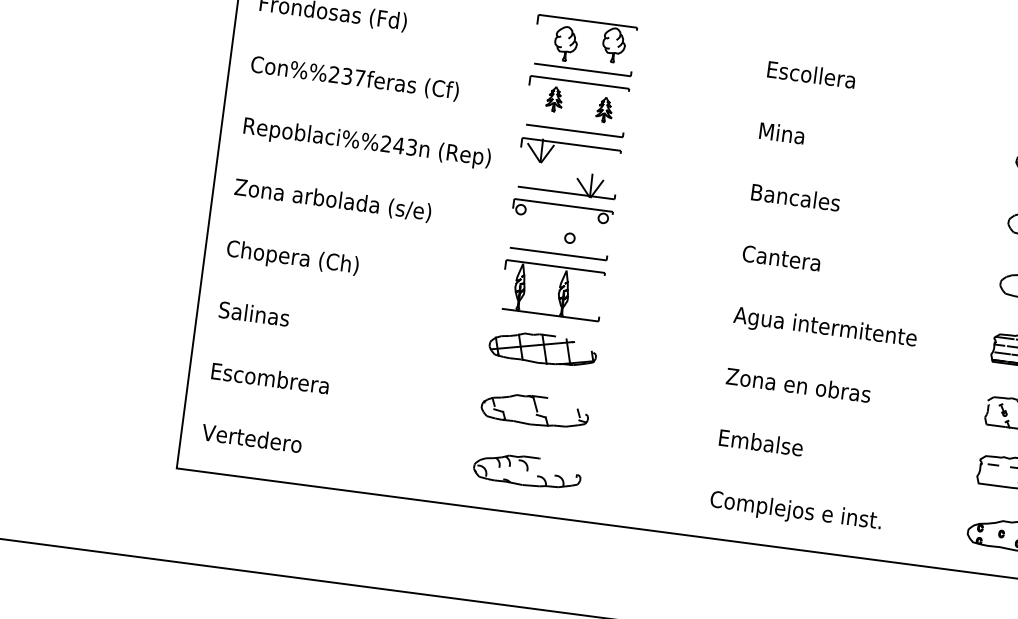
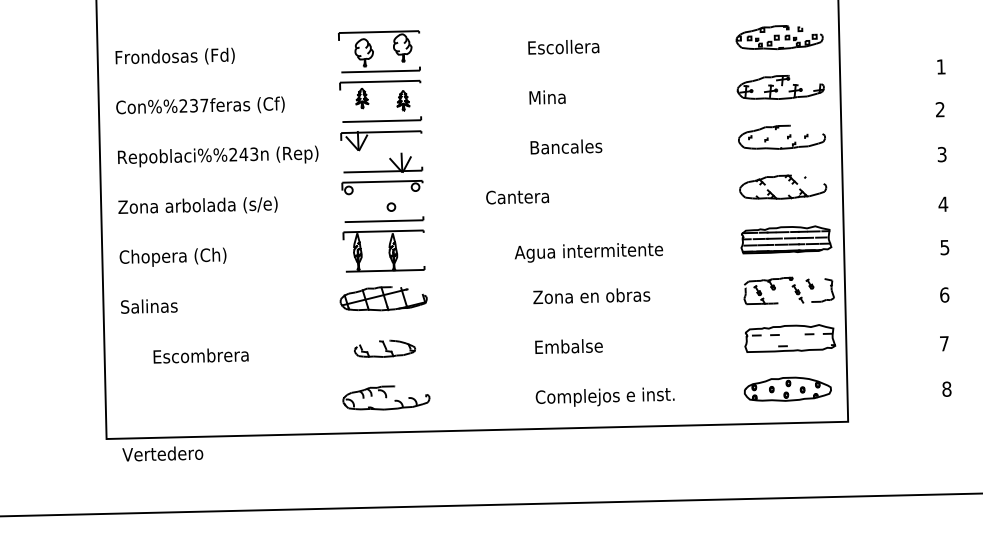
text: (781, 258) -> (517, 197), moved
text: (825, 328) -> (589, 252), moved
text: (269, 377) -> (200, 355), moved
part: (534, 410) -> (384, 348), size x0.7
text: (251, 437) -> (162, 453), moved

